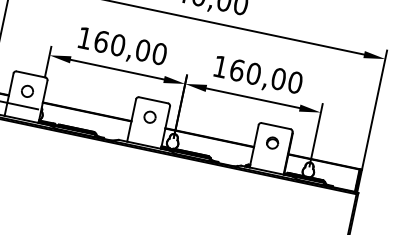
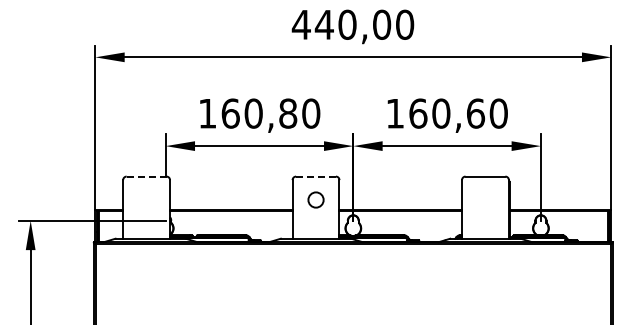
text: (143, 50) -> (288, 113), 160,00 -> 160,80
line: (31, 74) -> (146, 176), solid -> dashed
text: (278, 78) -> (475, 113), 160,00 -> 160,60
part: (27, 91) -> (146, 199), removed
line: (153, 100) -> (316, 176), solid -> dashed
part: (272, 142) -> (485, 199), removed

